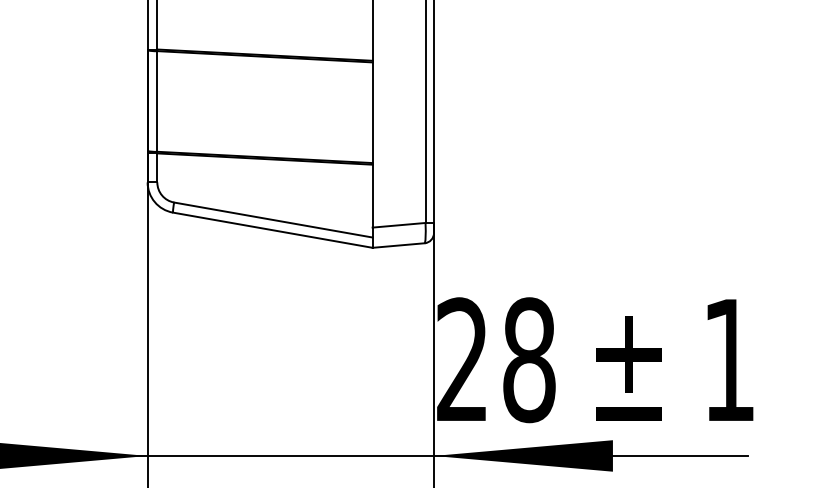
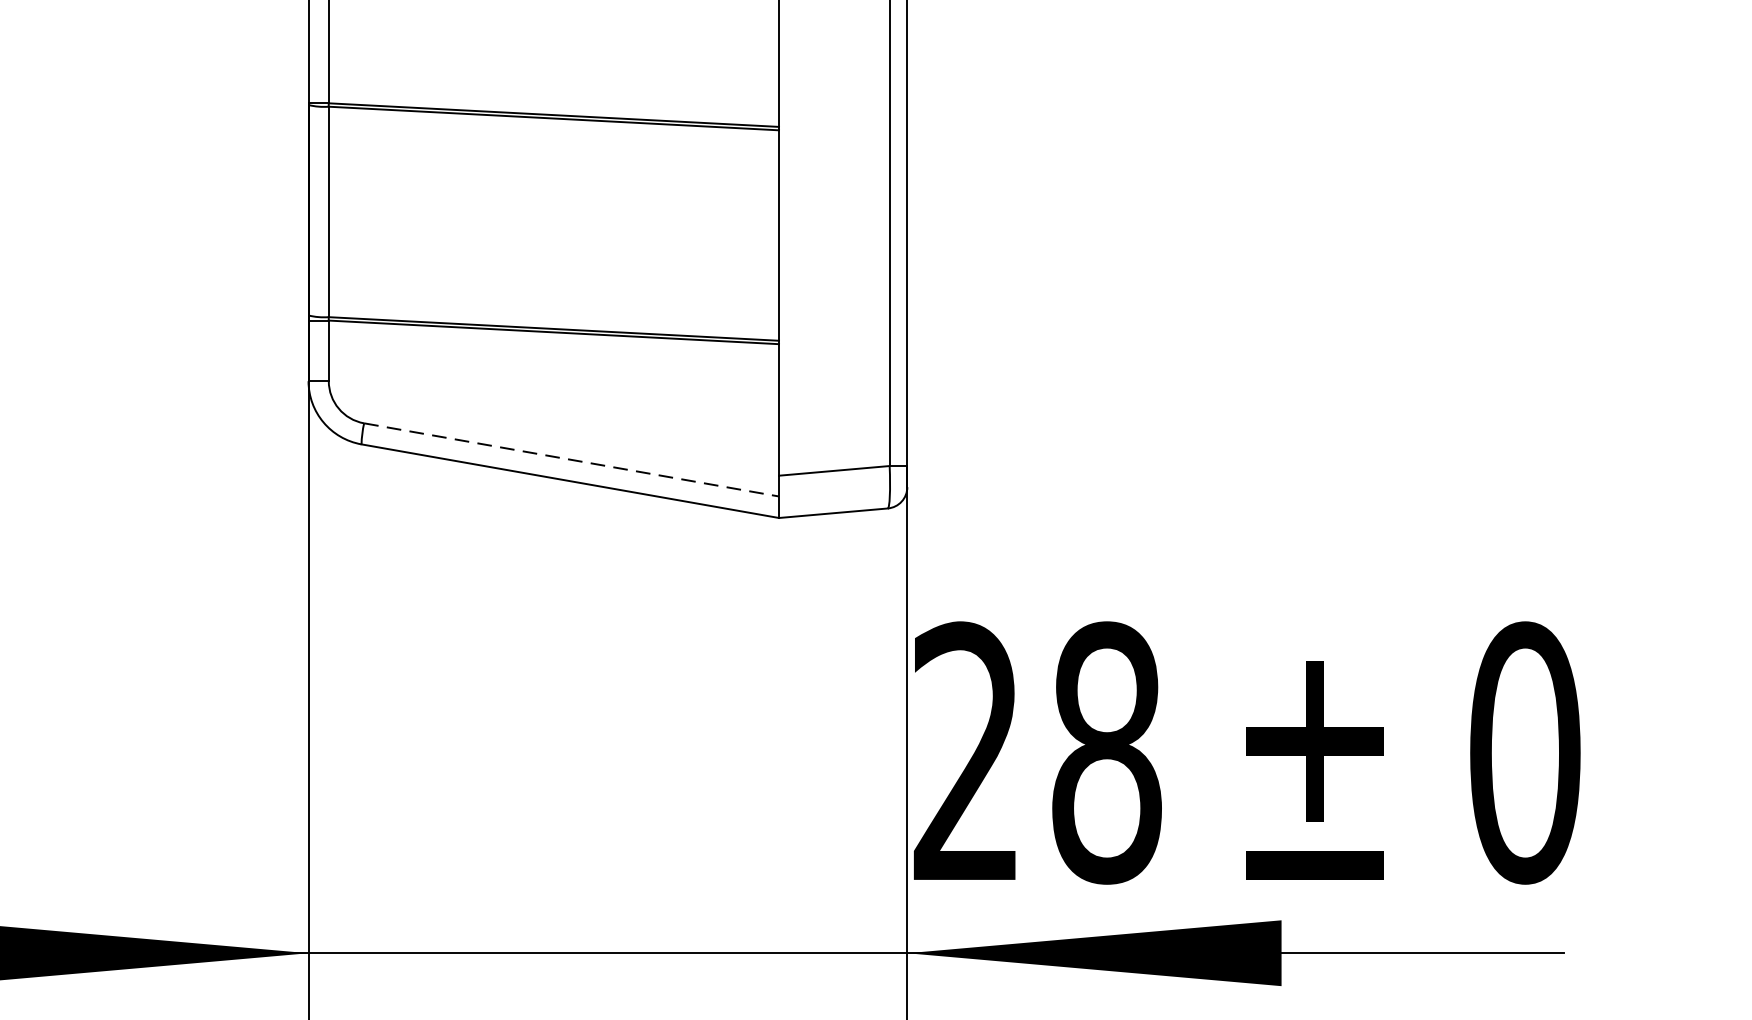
line: (273, 220) -> (571, 460), solid -> dashed
text: (729, 360) -> (1525, 753), 1 -> 0

